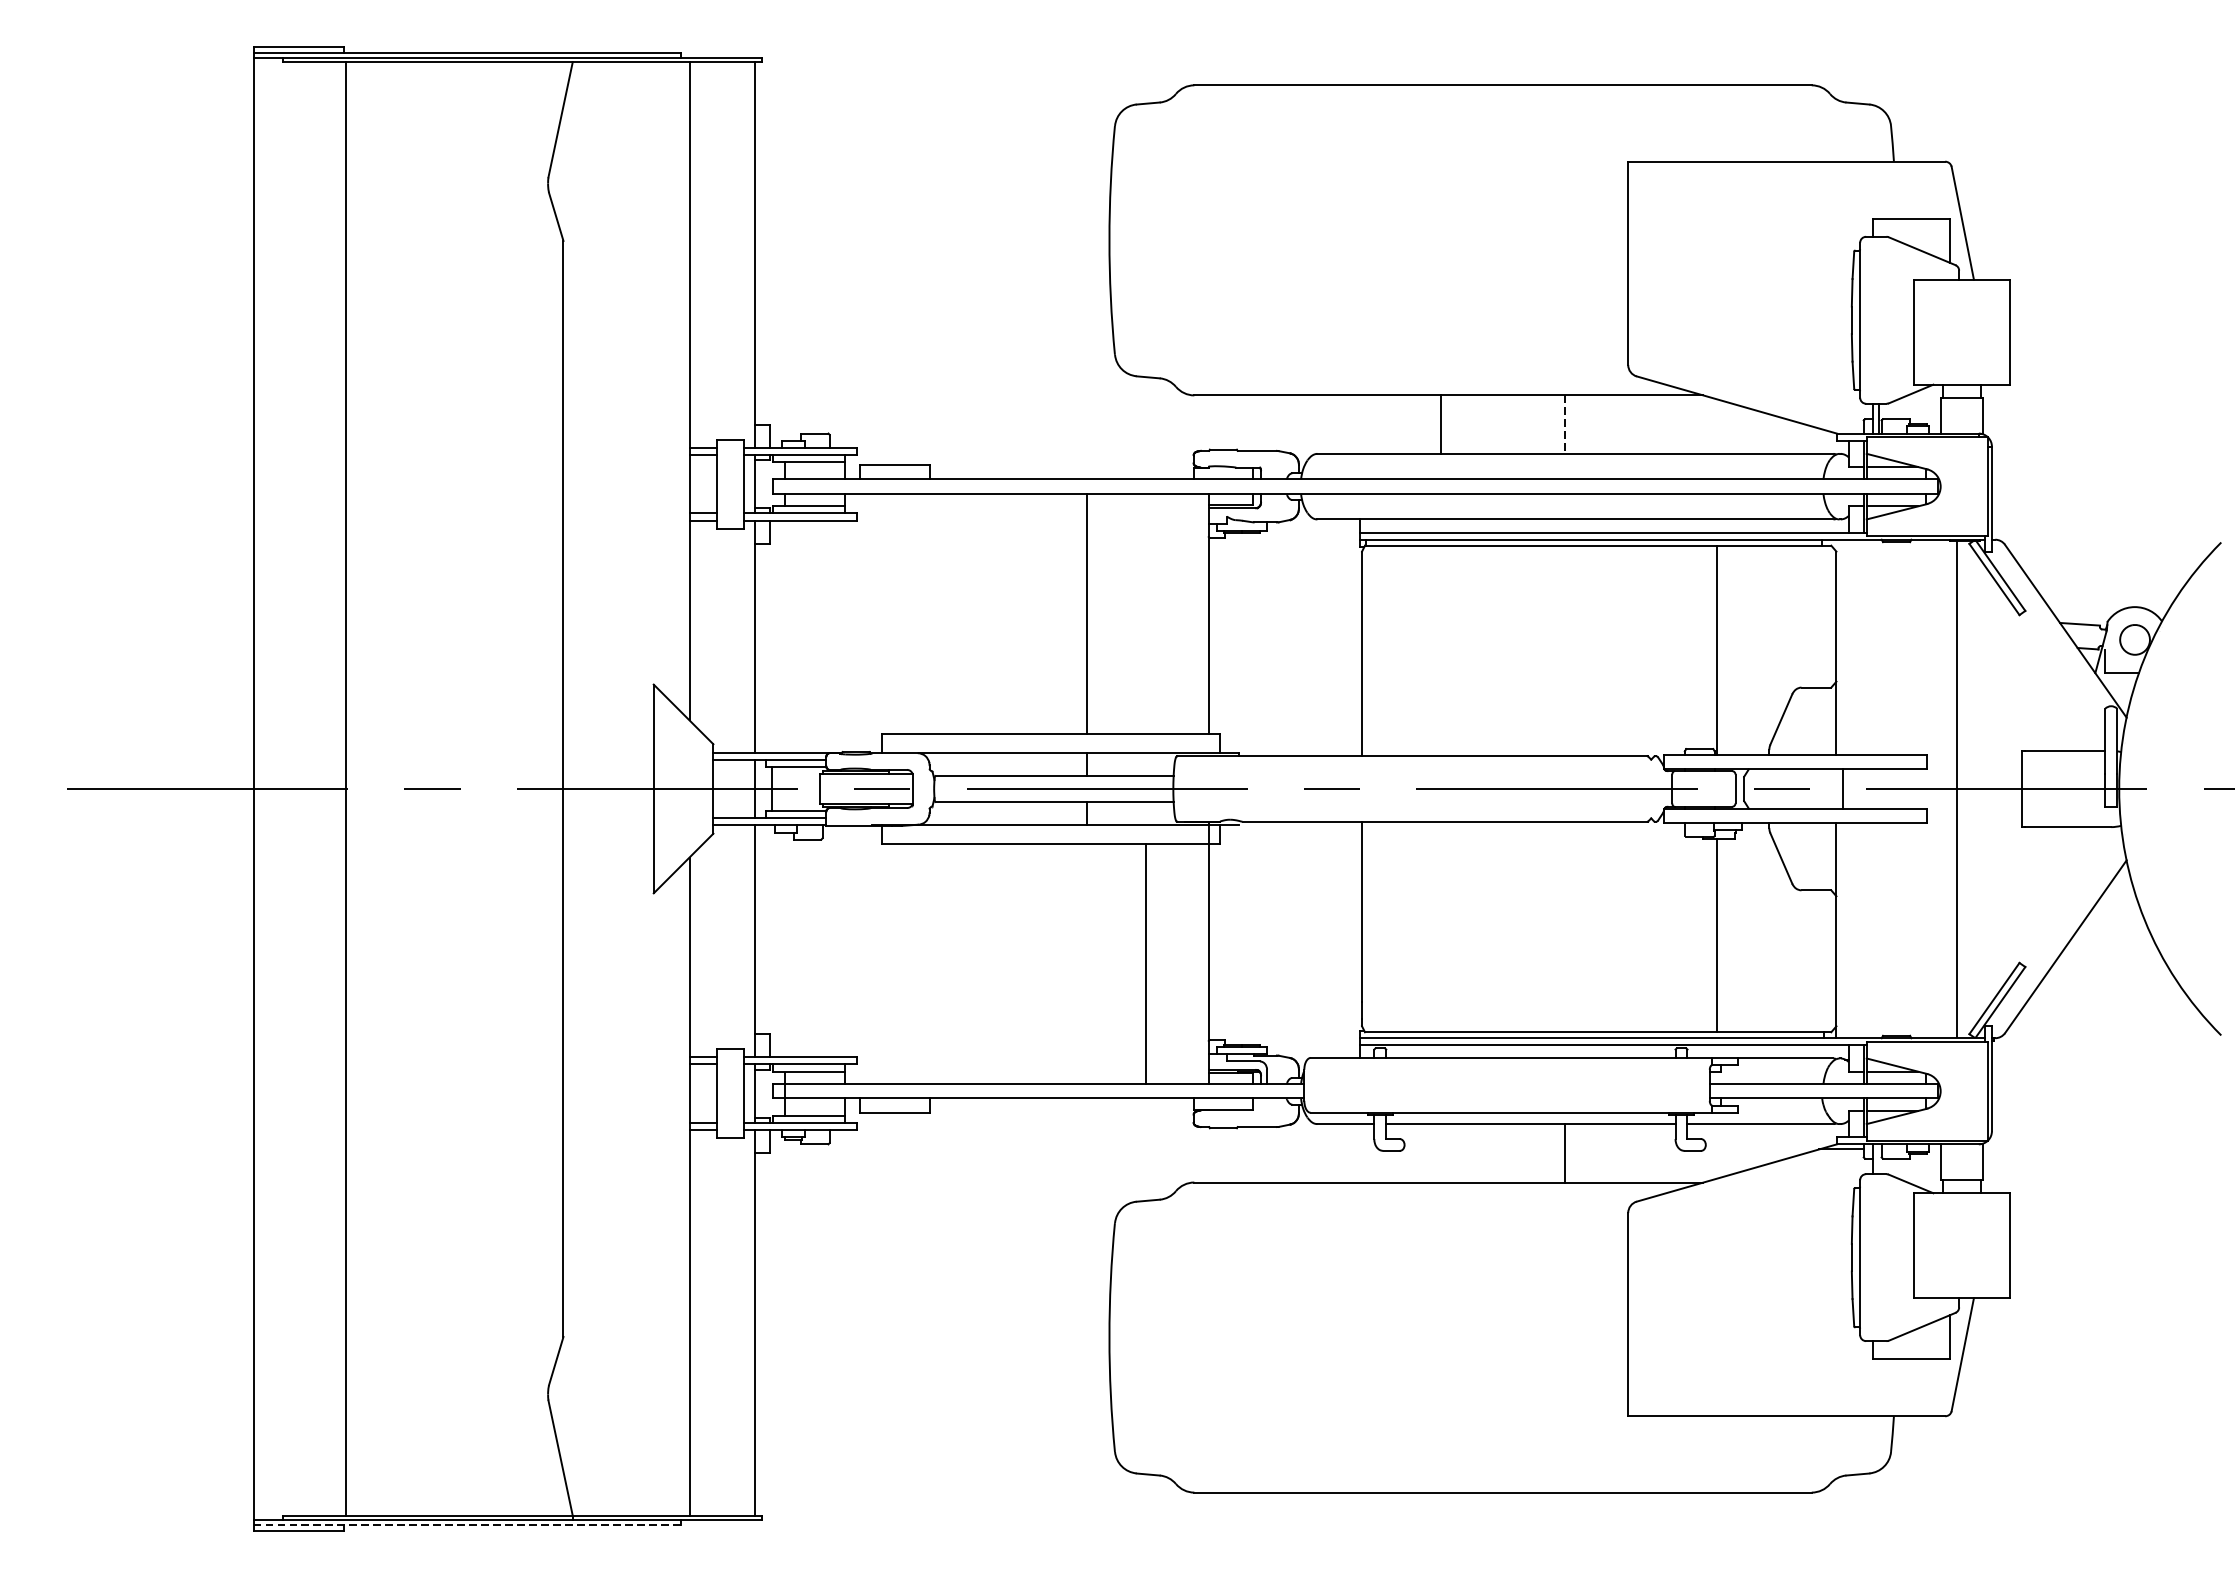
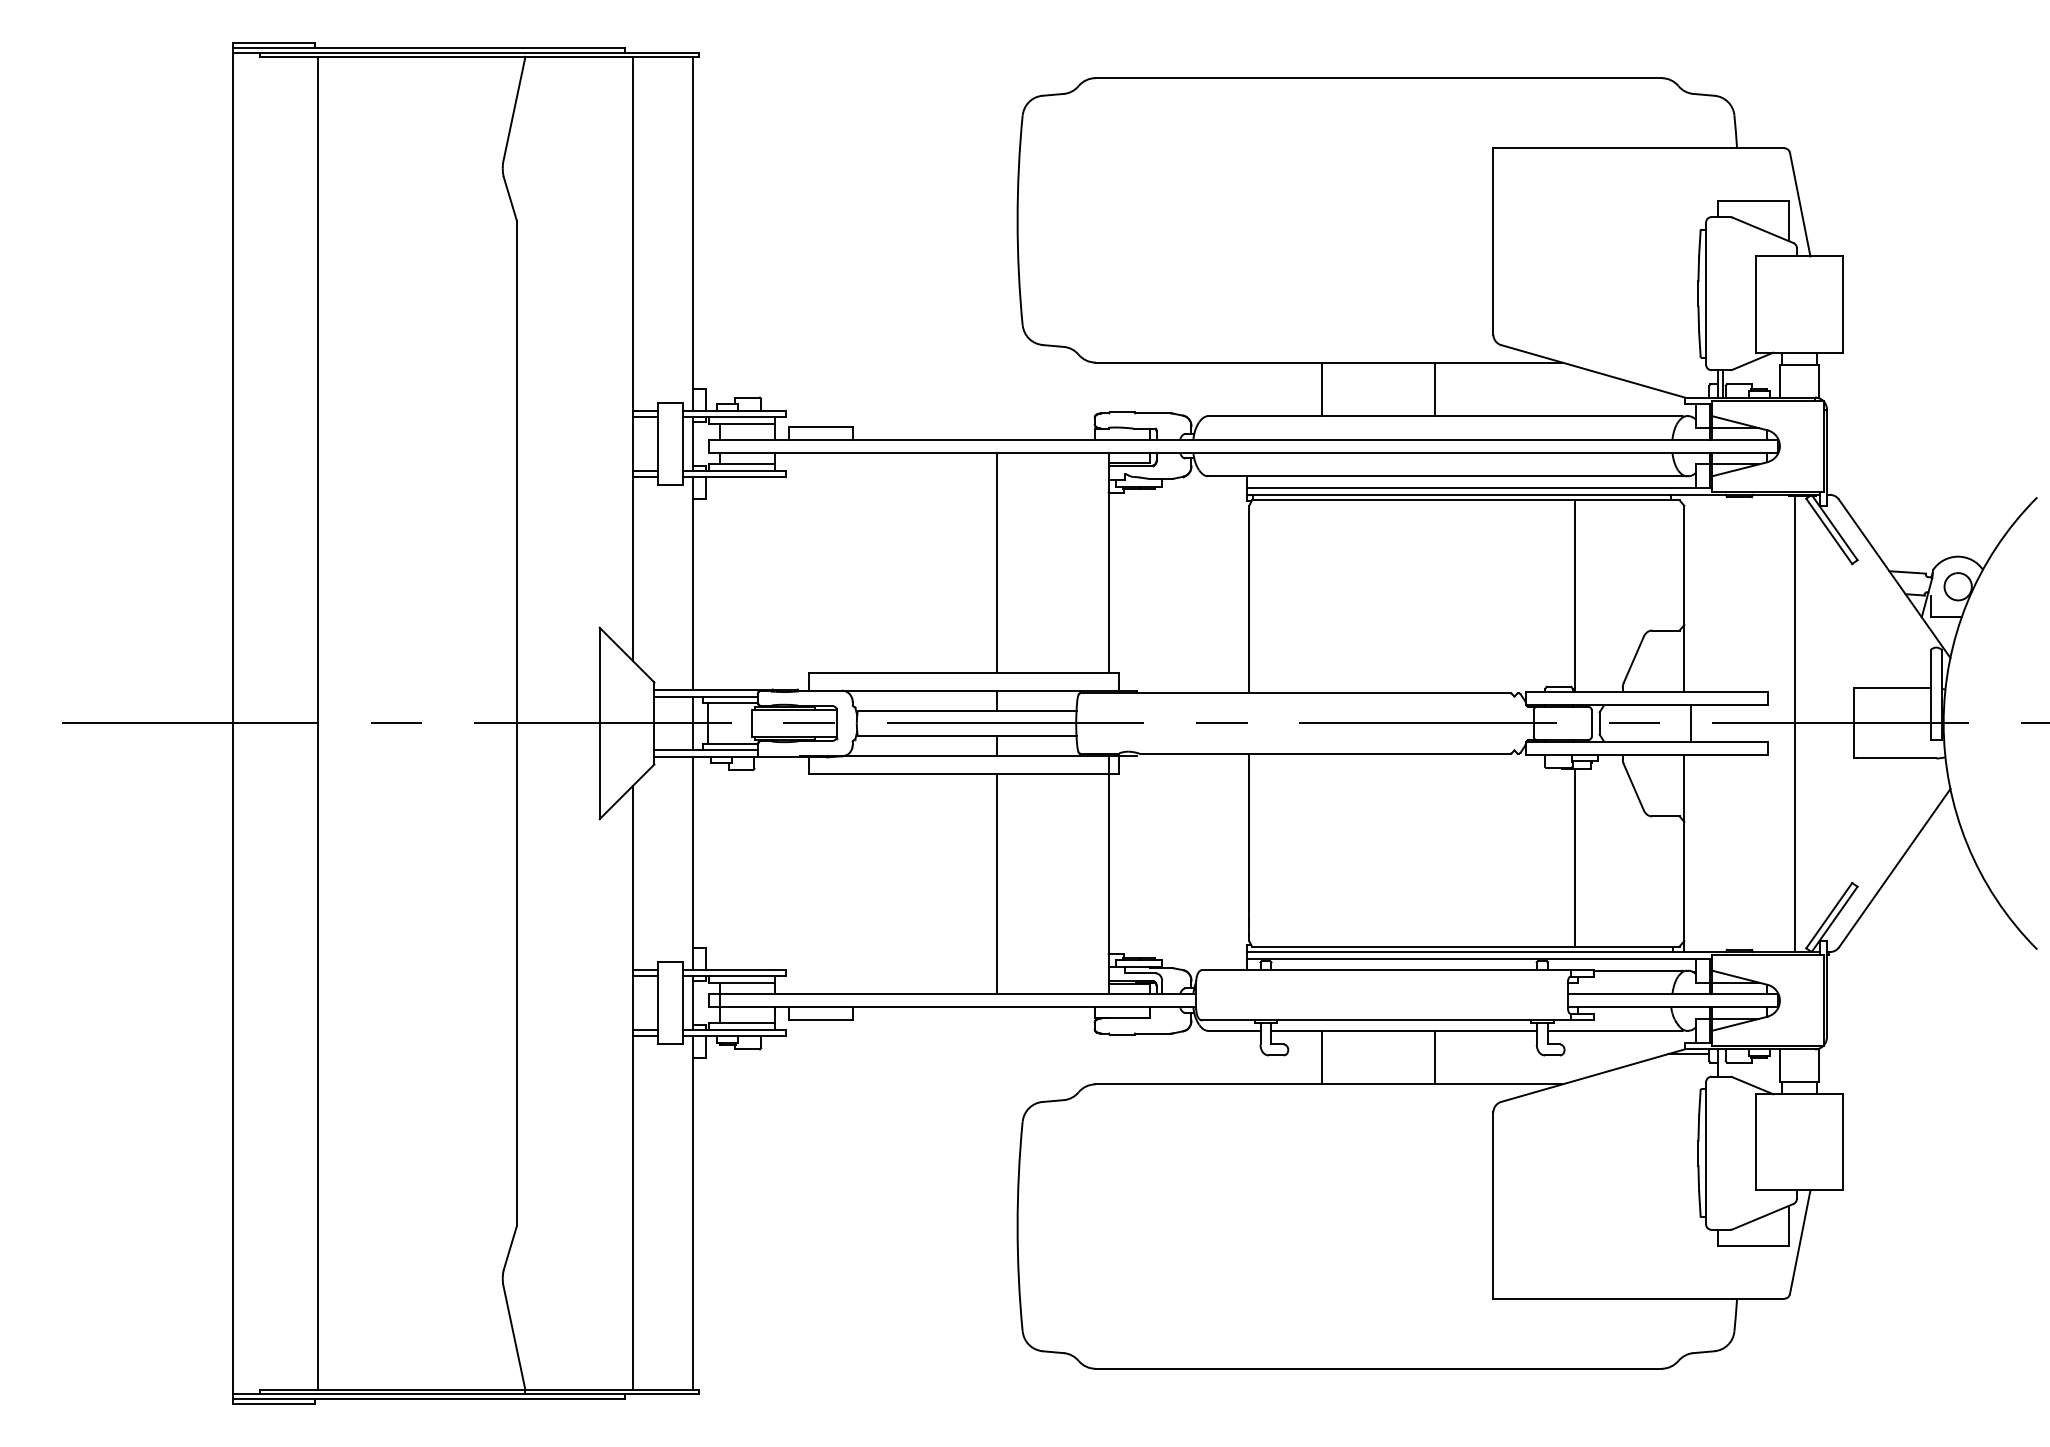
line: (1565, 424) -> (1435, 389), dashed -> solid
line: (1146, 963) -> (997, 883), moved
line: (1440, 1153) -> (1321, 1057), added
line: (467, 1525) -> (428, 1398), dashed -> solid

